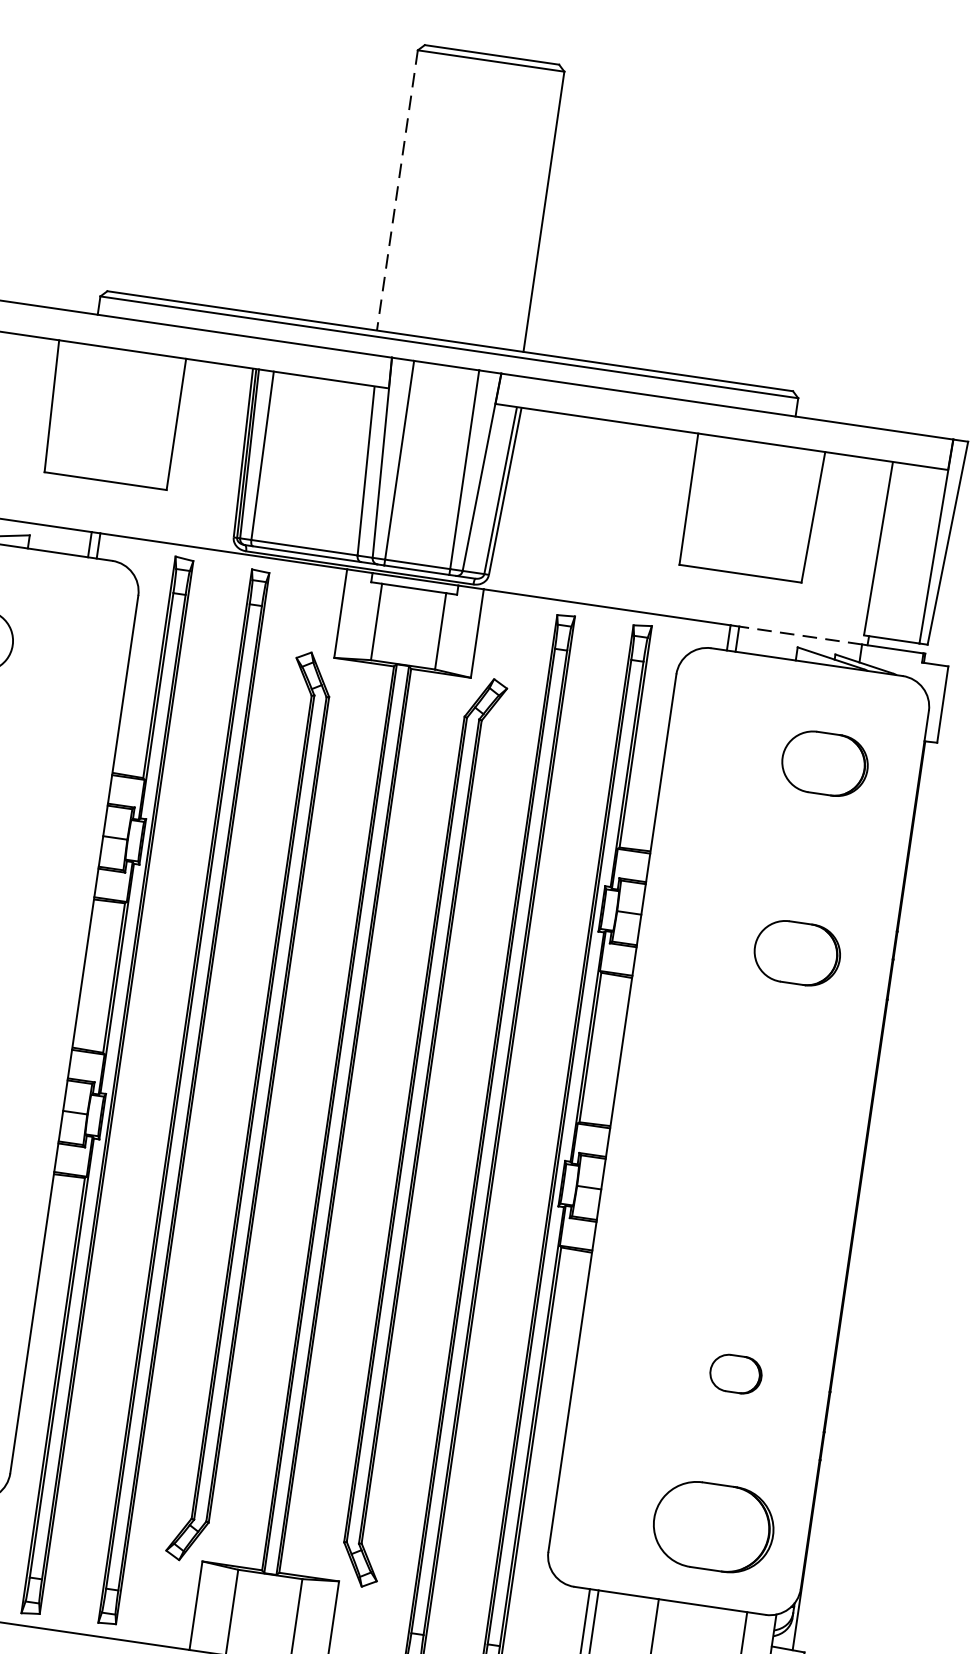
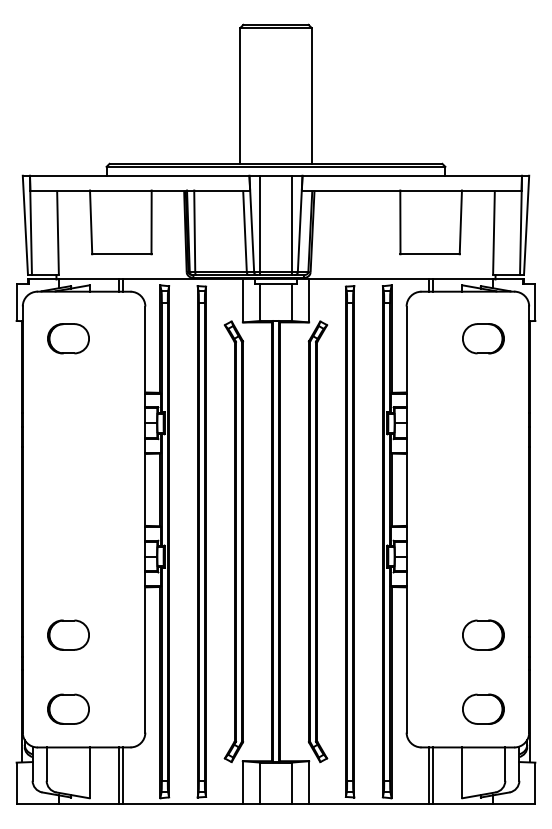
line: (397, 191) -> (240, 96), dashed -> solid
line: (801, 635) -> (463, 279), dashed -> solid
part: (797, 952) -> (483, 430), removed
part: (736, 1372) -> (483, 634), size x1.67
part: (713, 1525) -> (483, 708), size x0.71

